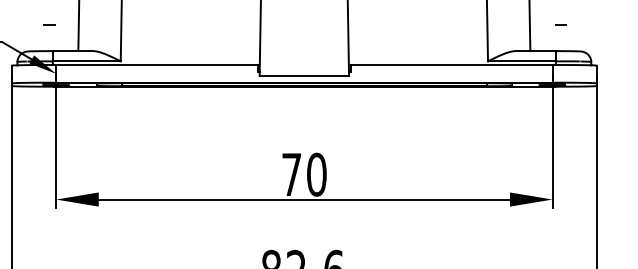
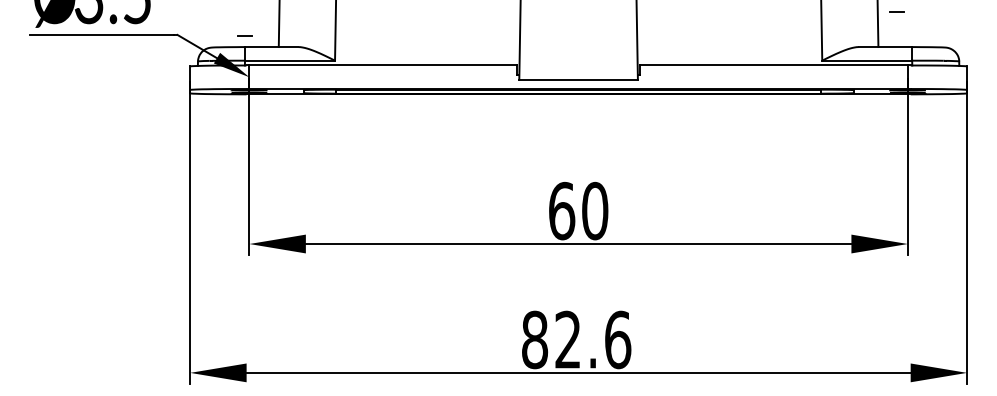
line: (48, 24) -> (244, 35), moved
line: (560, 24) -> (896, 11), moved
text: (292, 174) -> (562, 210), 70 -> 60

